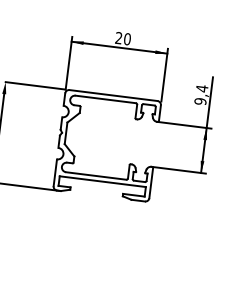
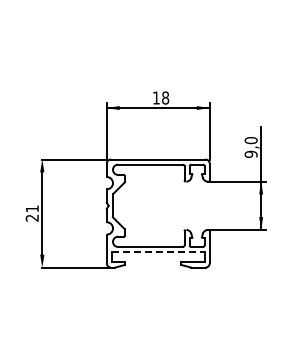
text: (122, 38) -> (160, 97), 20 -> 18
text: (201, 88) -> (250, 140), 9,4 -> 9,0
line: (102, 182) -> (158, 252), solid -> dashed

